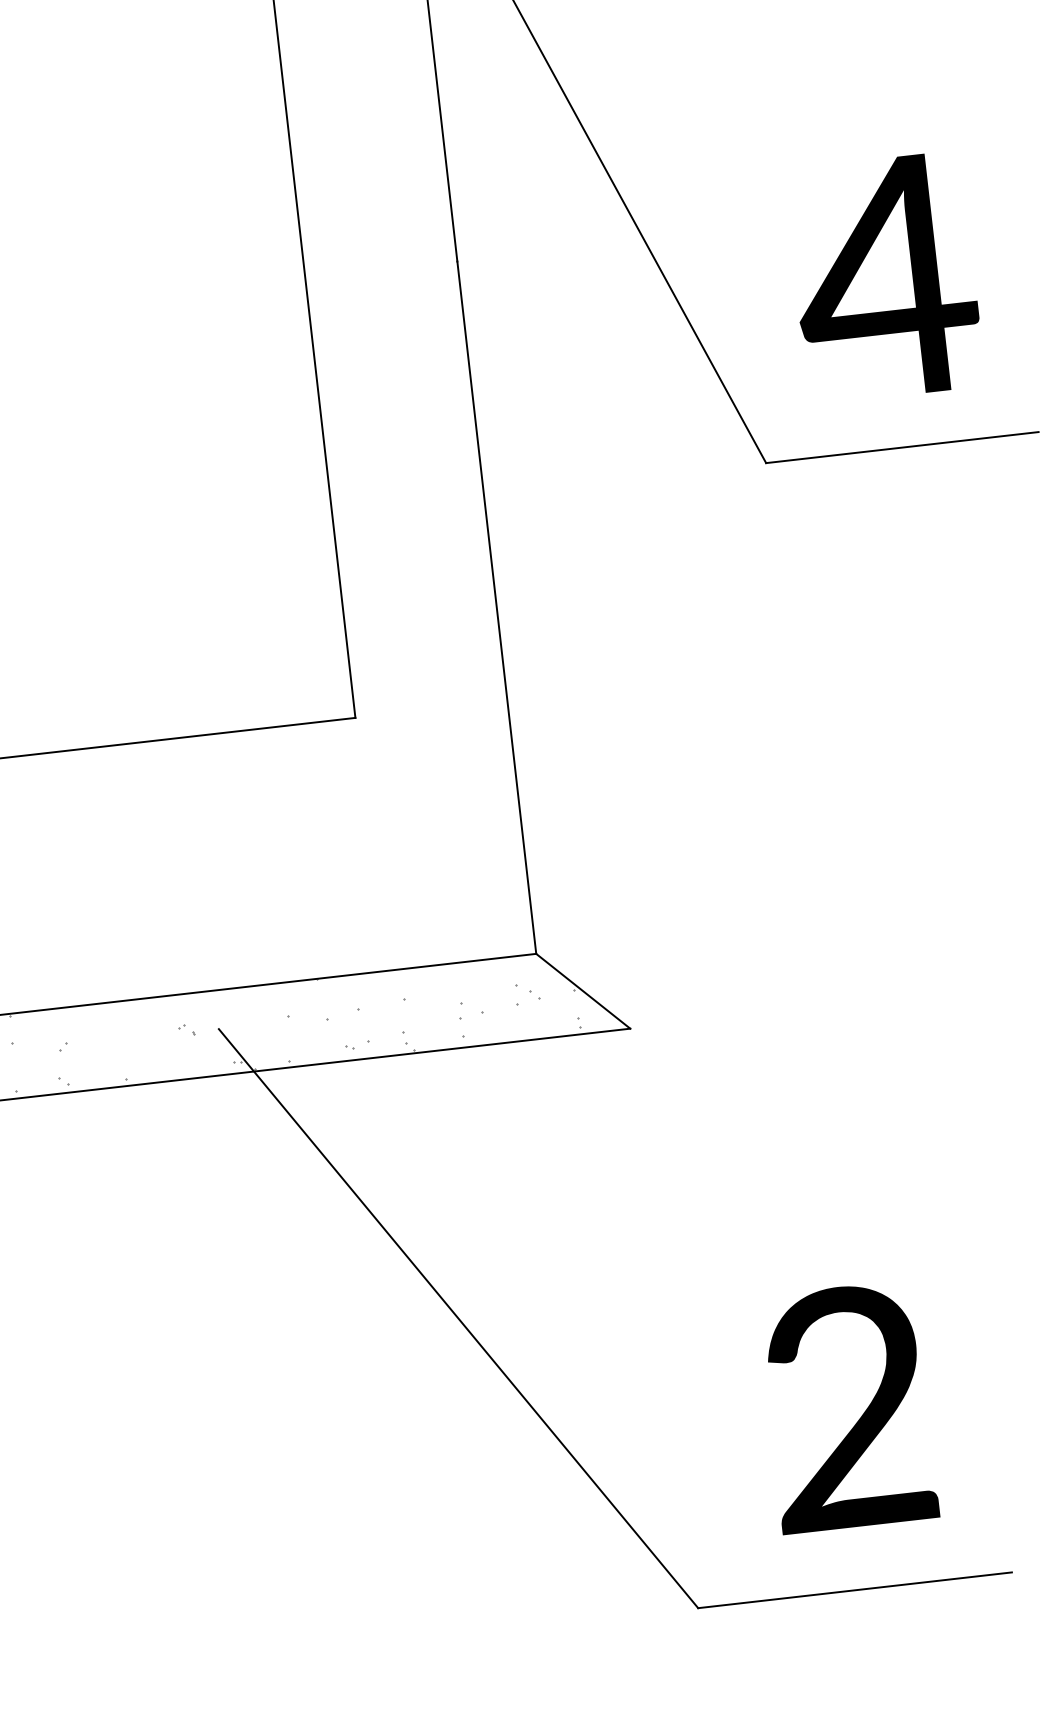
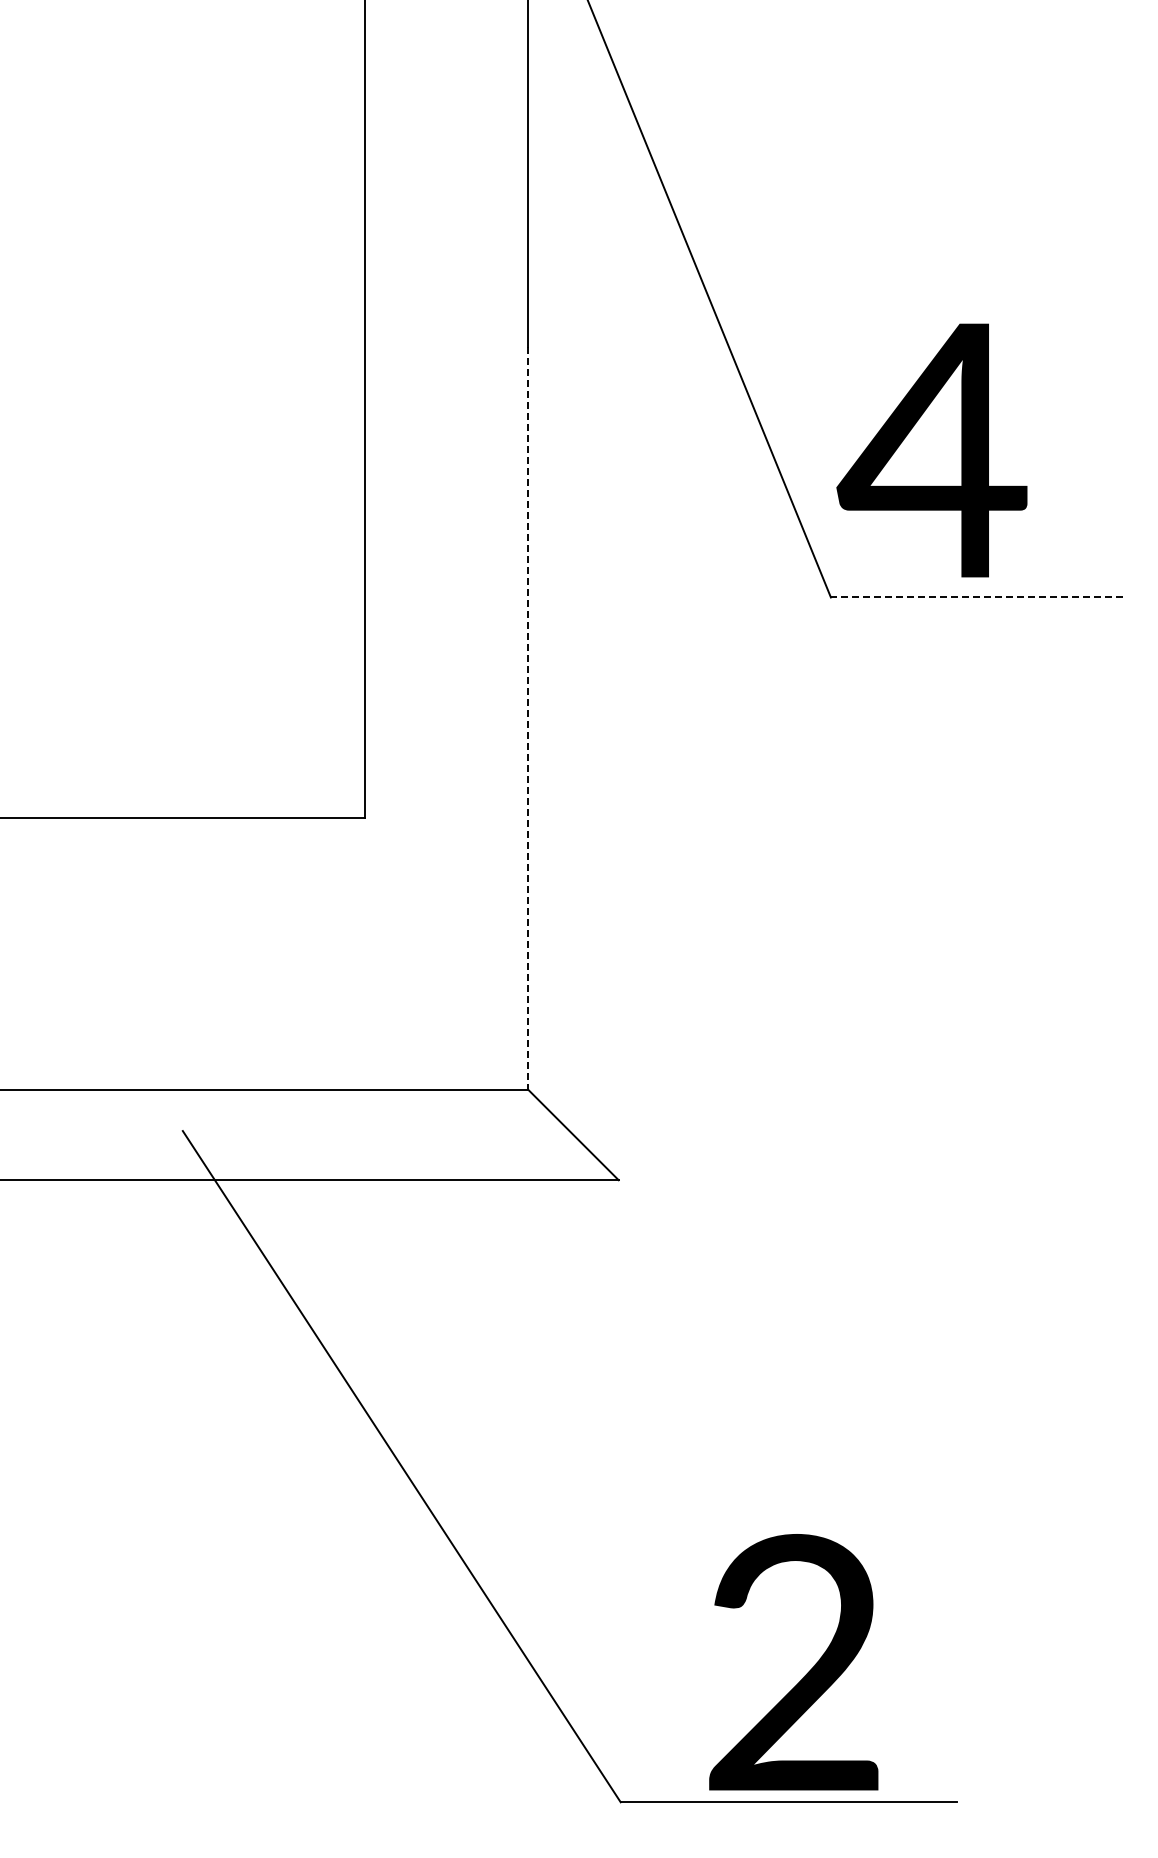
text: (884, 277) -> (931, 450), moved
line: (901, 447) -> (976, 597), solid -> dashed
line: (497, 607) -> (528, 718), solid -> dashed
hatch: (315, 1020) -> (286, 1133), removed
text: (847, 1407) -> (793, 1662), moved

